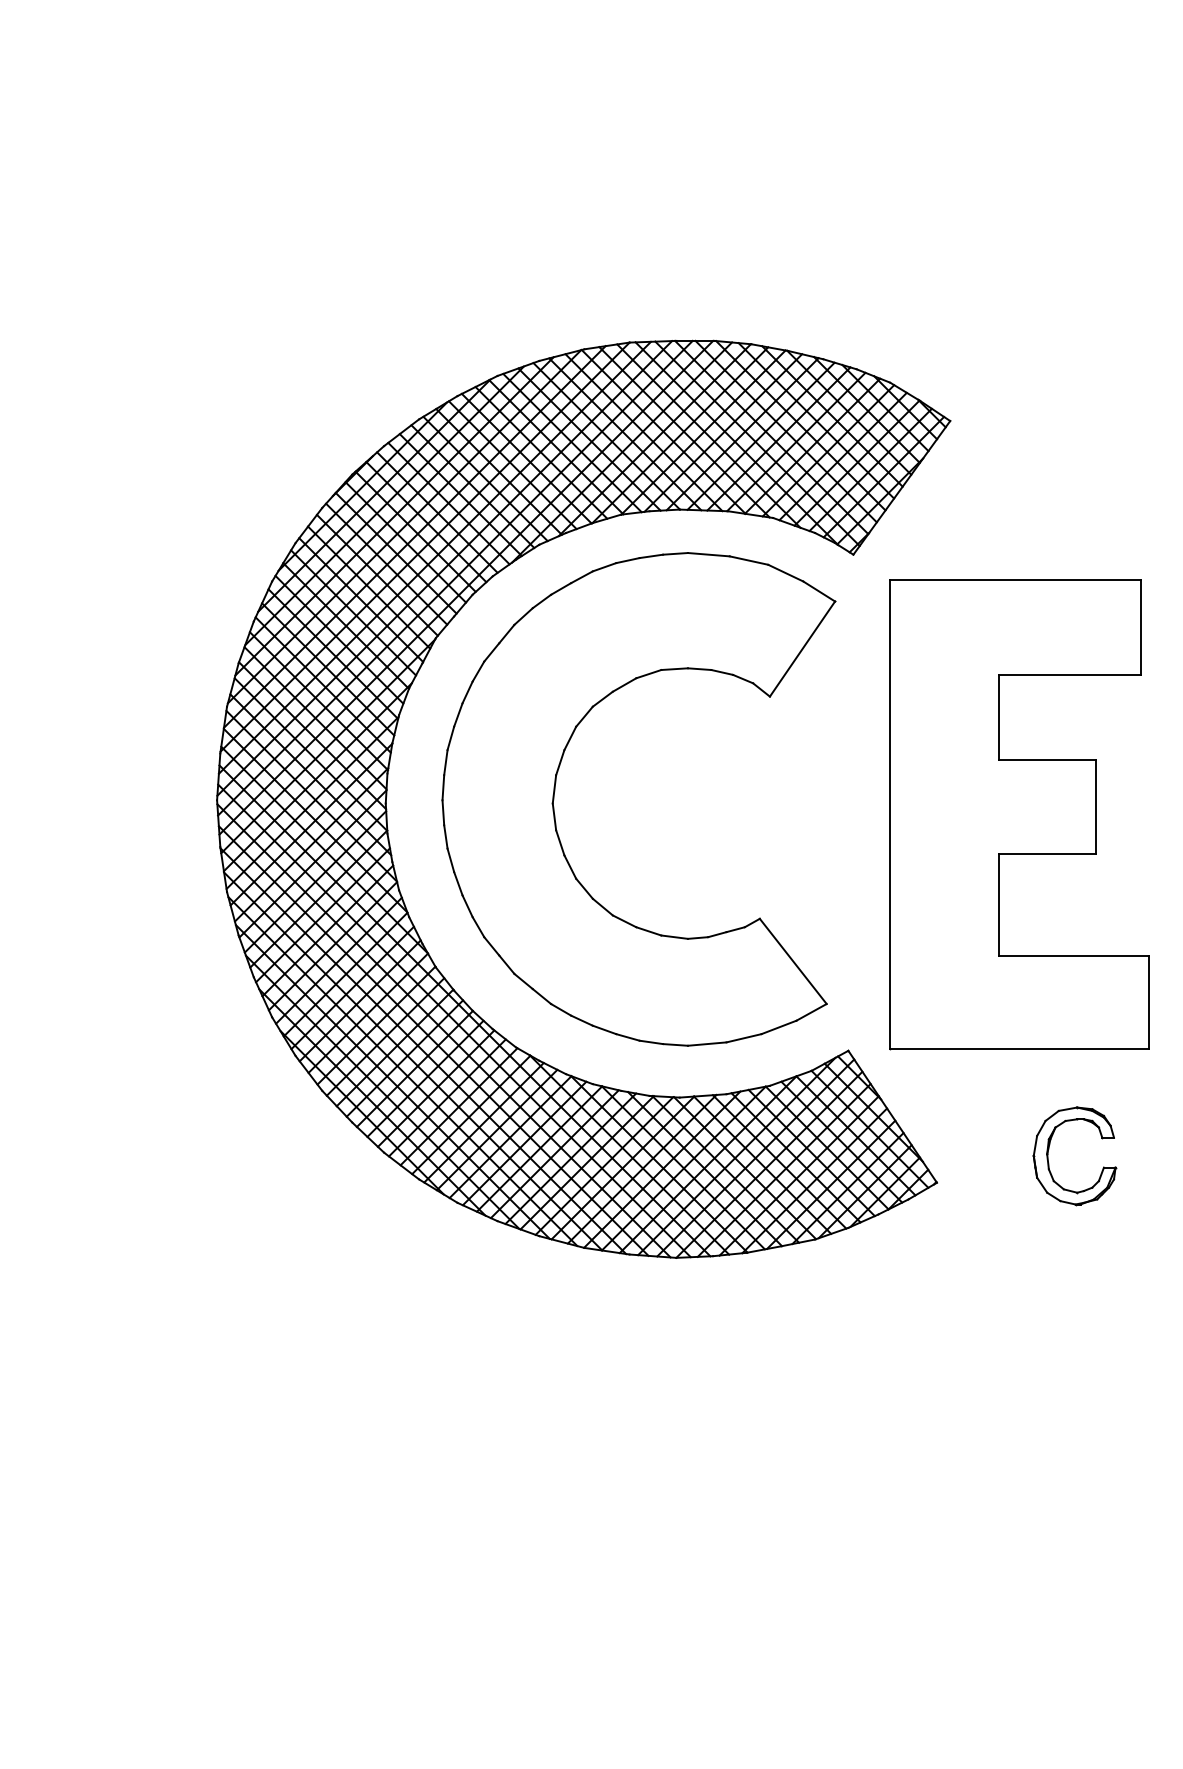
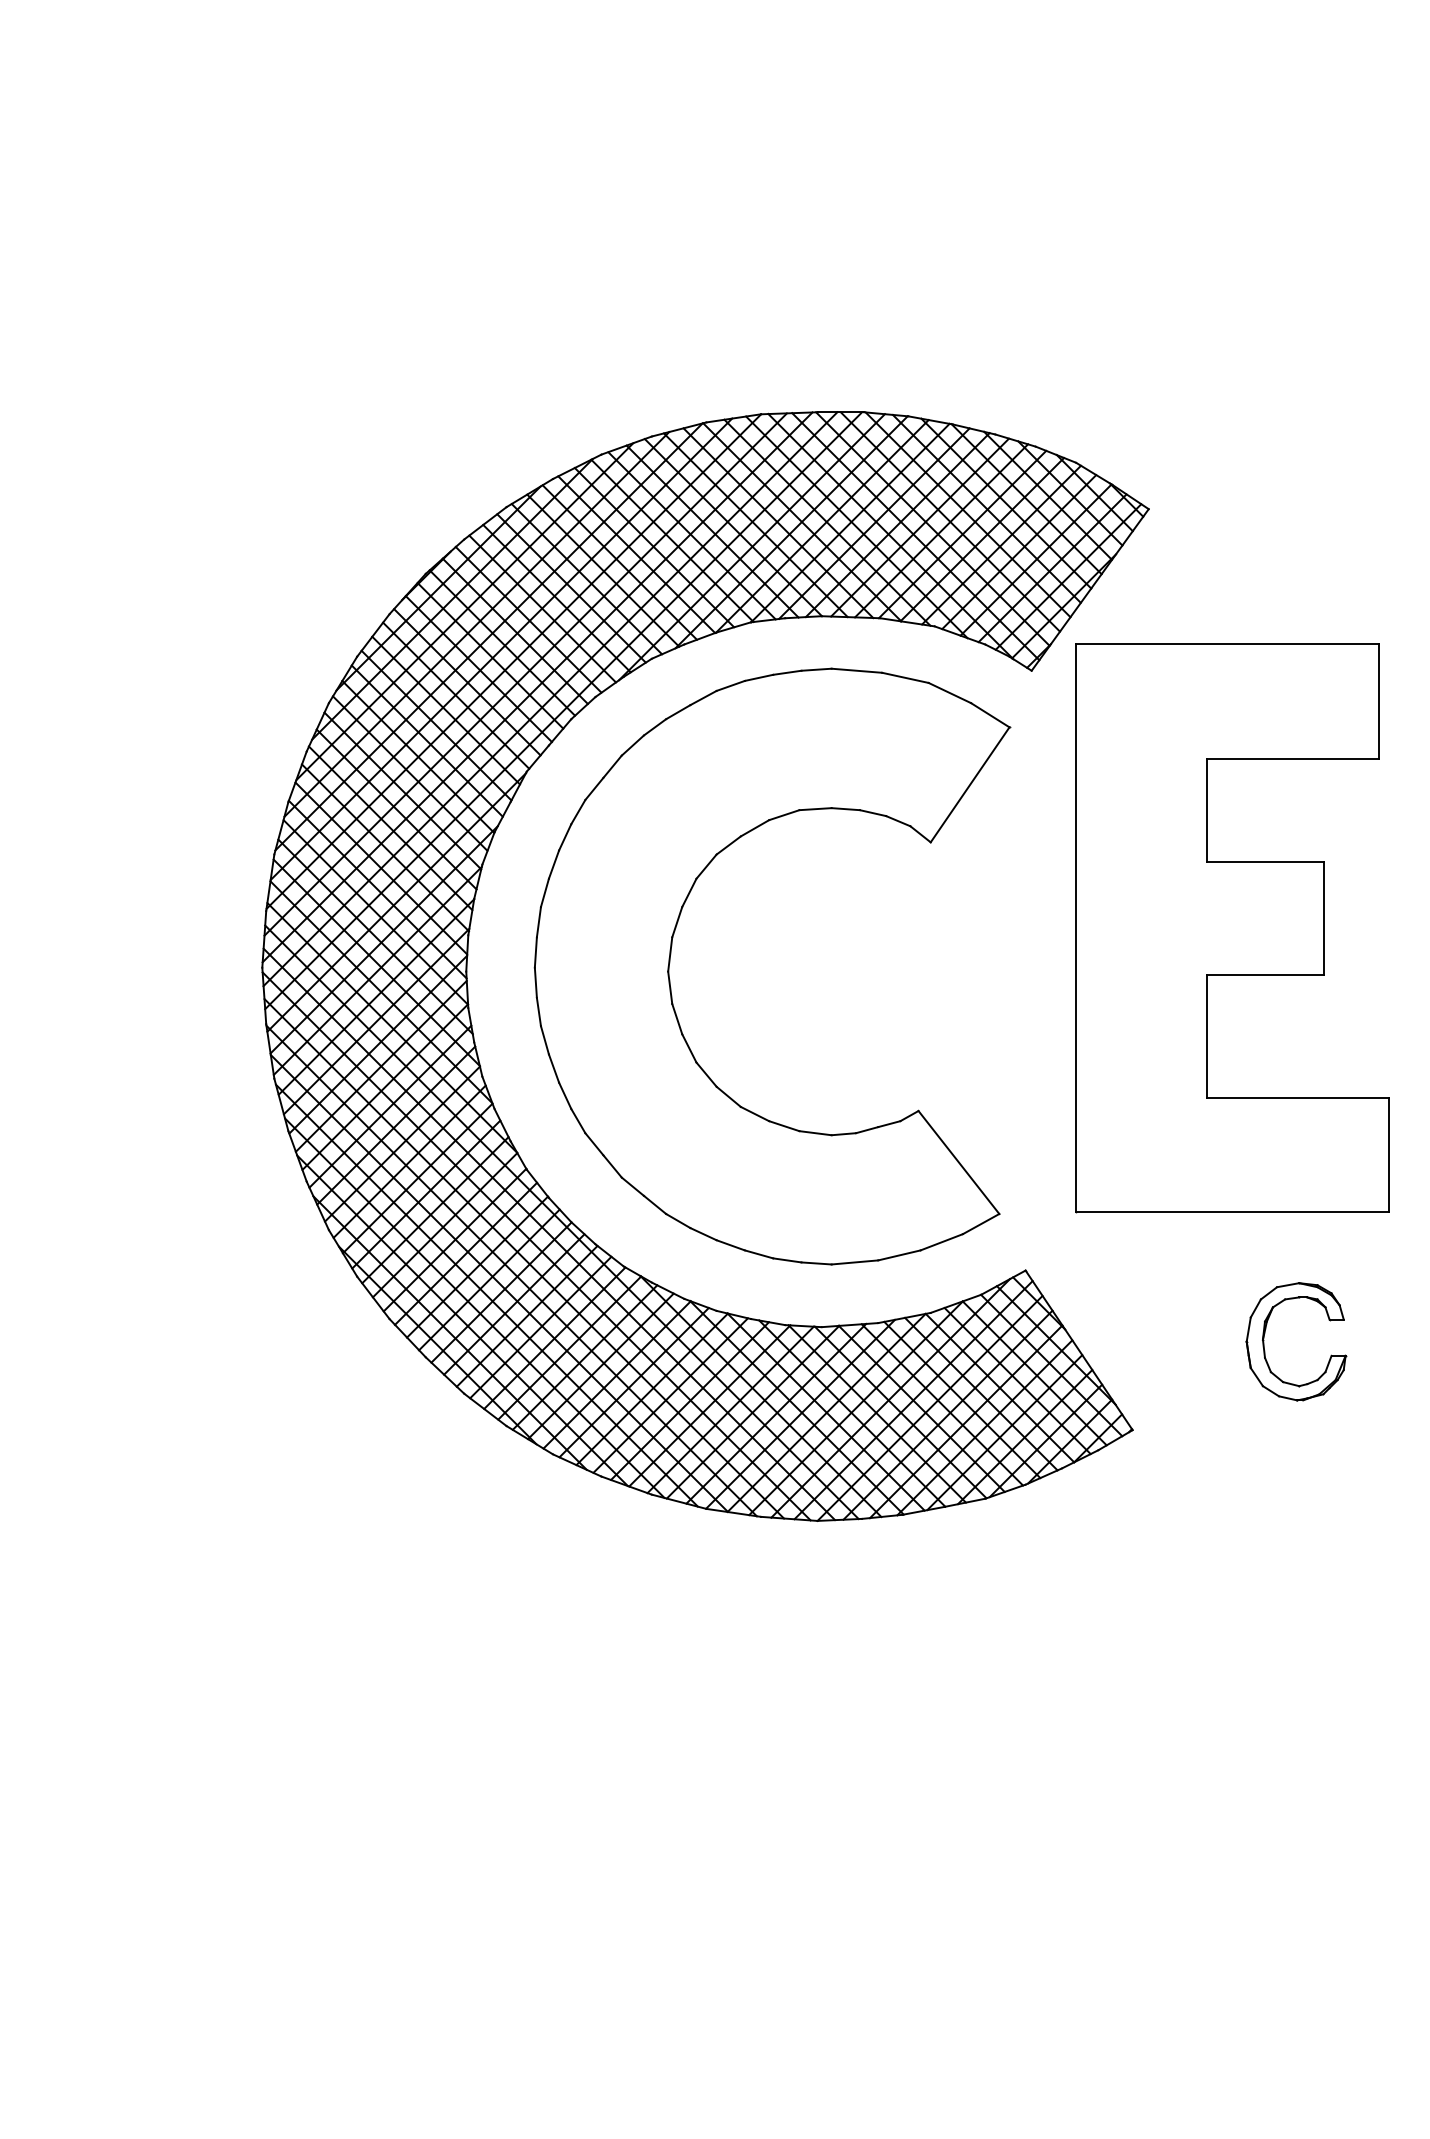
part: (1019, 815) -> (1232, 928), moved
part: (1048, 1155) -> (1264, 1341), moved

